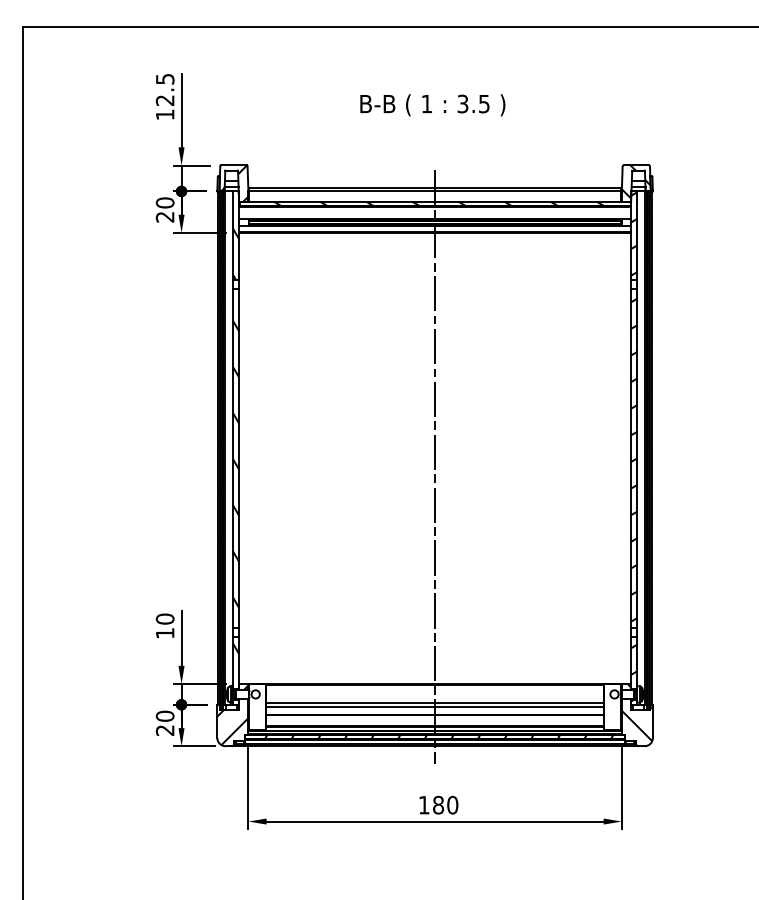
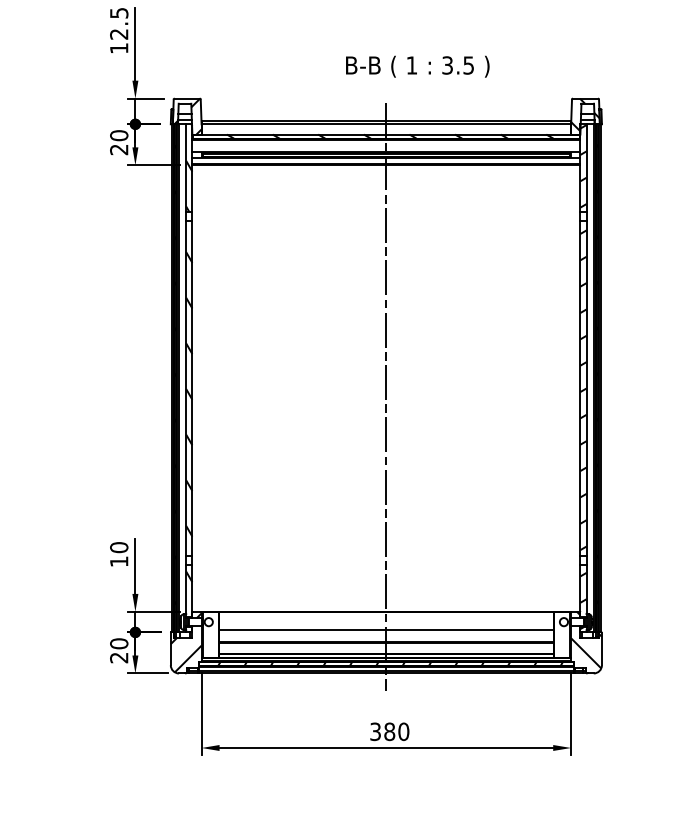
text: (432, 105) -> (417, 66), moved
line: (435, 706) -> (386, 634), removed
text: (423, 804) -> (374, 731), 180 -> 380

